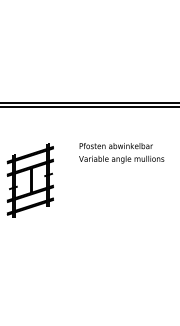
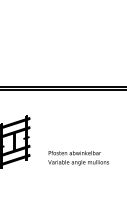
text: (121, 153) -> (78, 158), moved

